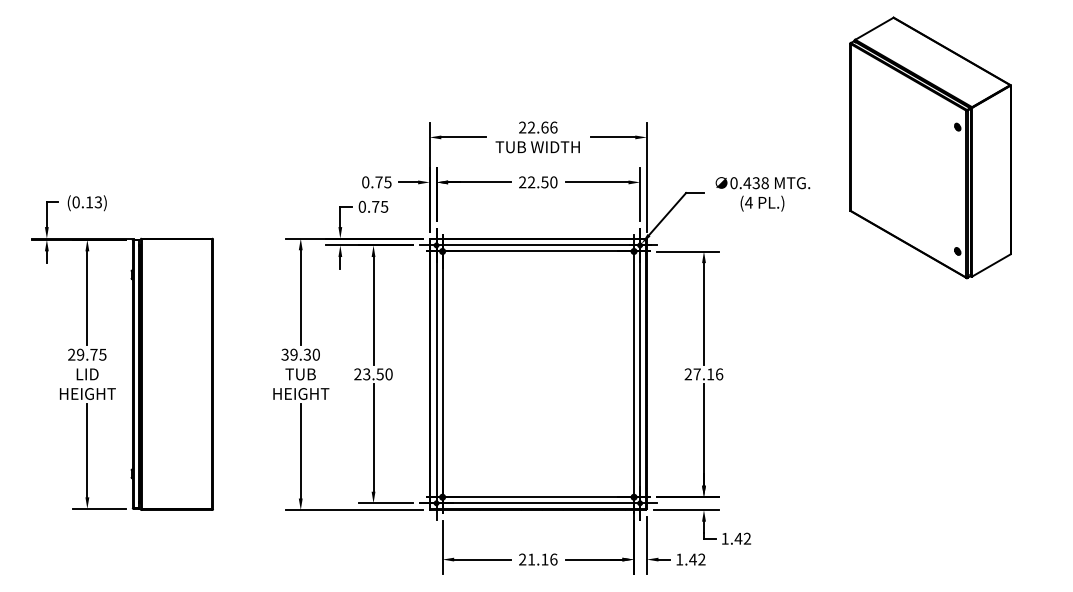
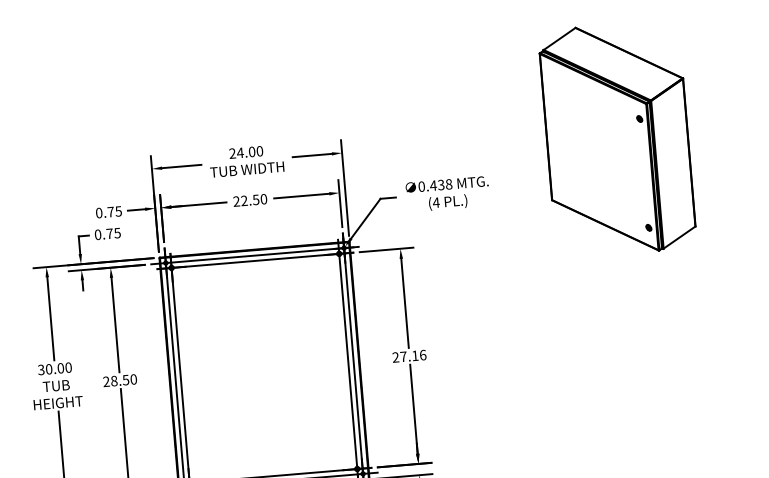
text: (542, 127) -> (249, 152), 22.66 -> 24.00
part: (930, 147) -> (617, 138), moved
text: (300, 354) -> (54, 368), 39.30 -> 30.00
text: (366, 374) -> (114, 381), 23.50 -> 28.50

